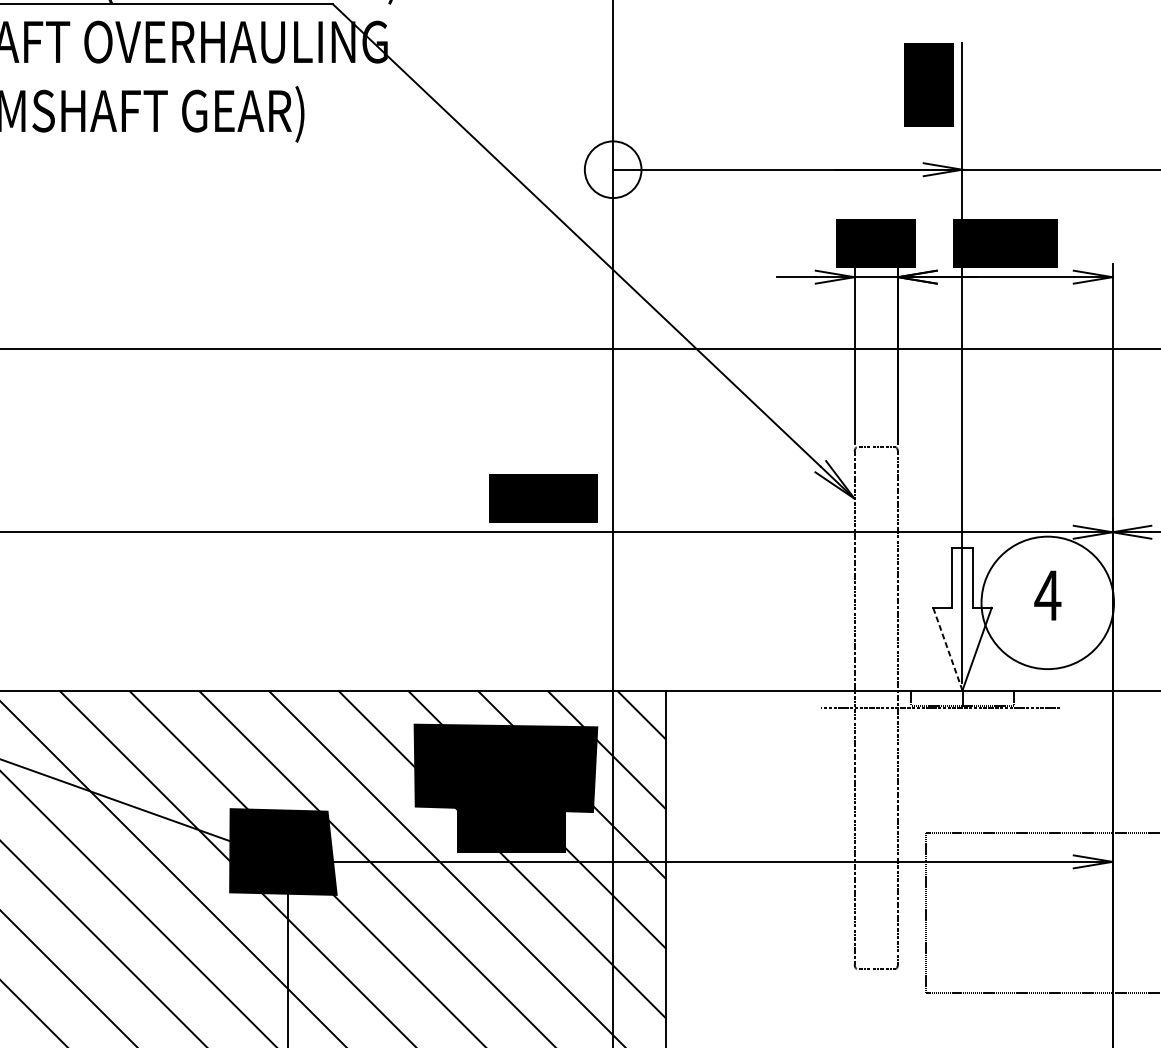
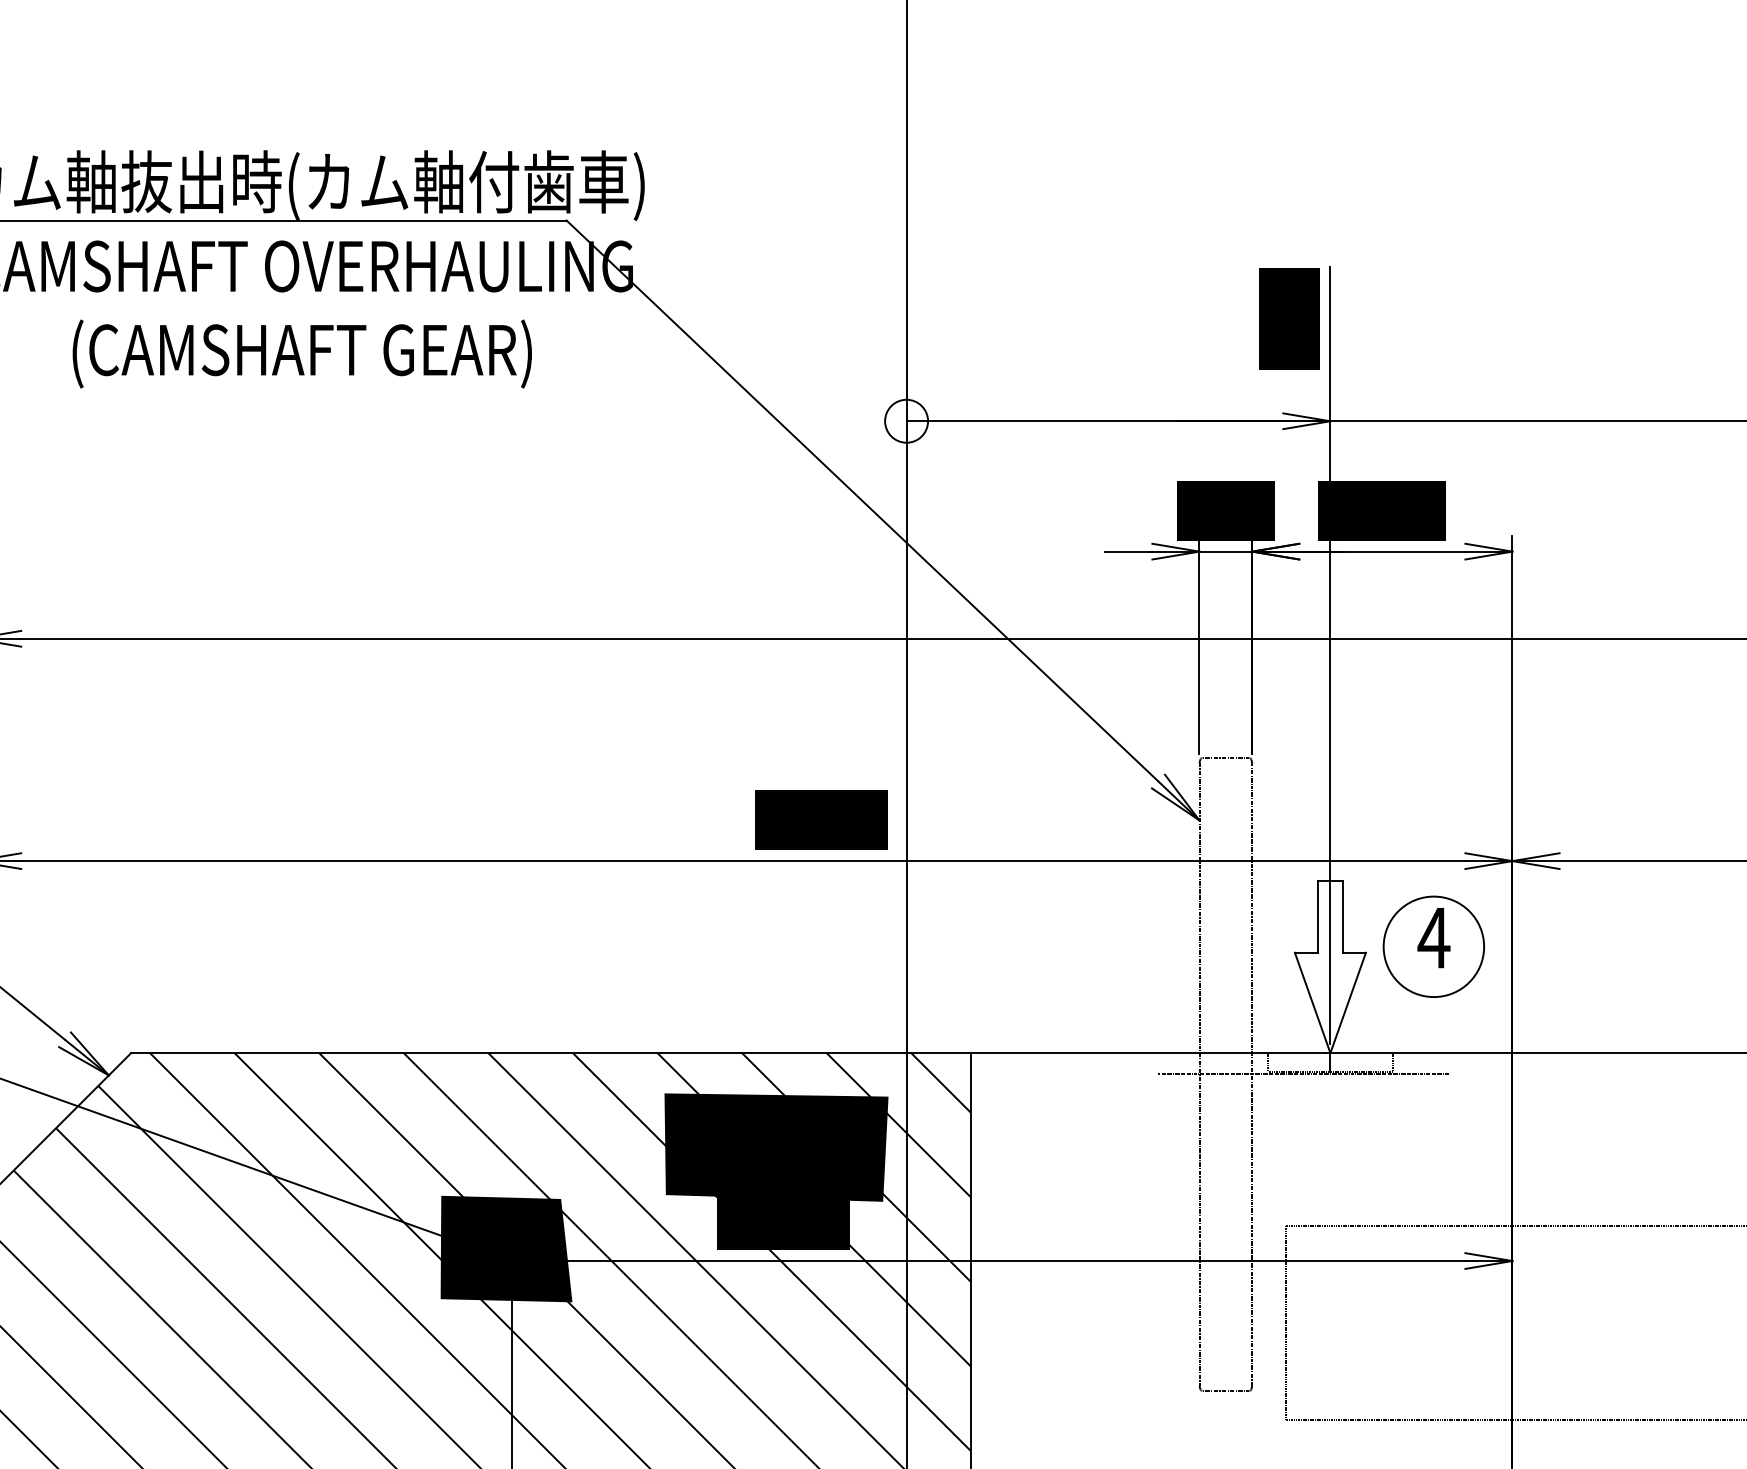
circle: (613, 169) -> (906, 420), size x0.62
circle: (1047, 602) -> (1433, 946), size x0.62
line: (947, 648) -> (1312, 1002), dashed -> solid

